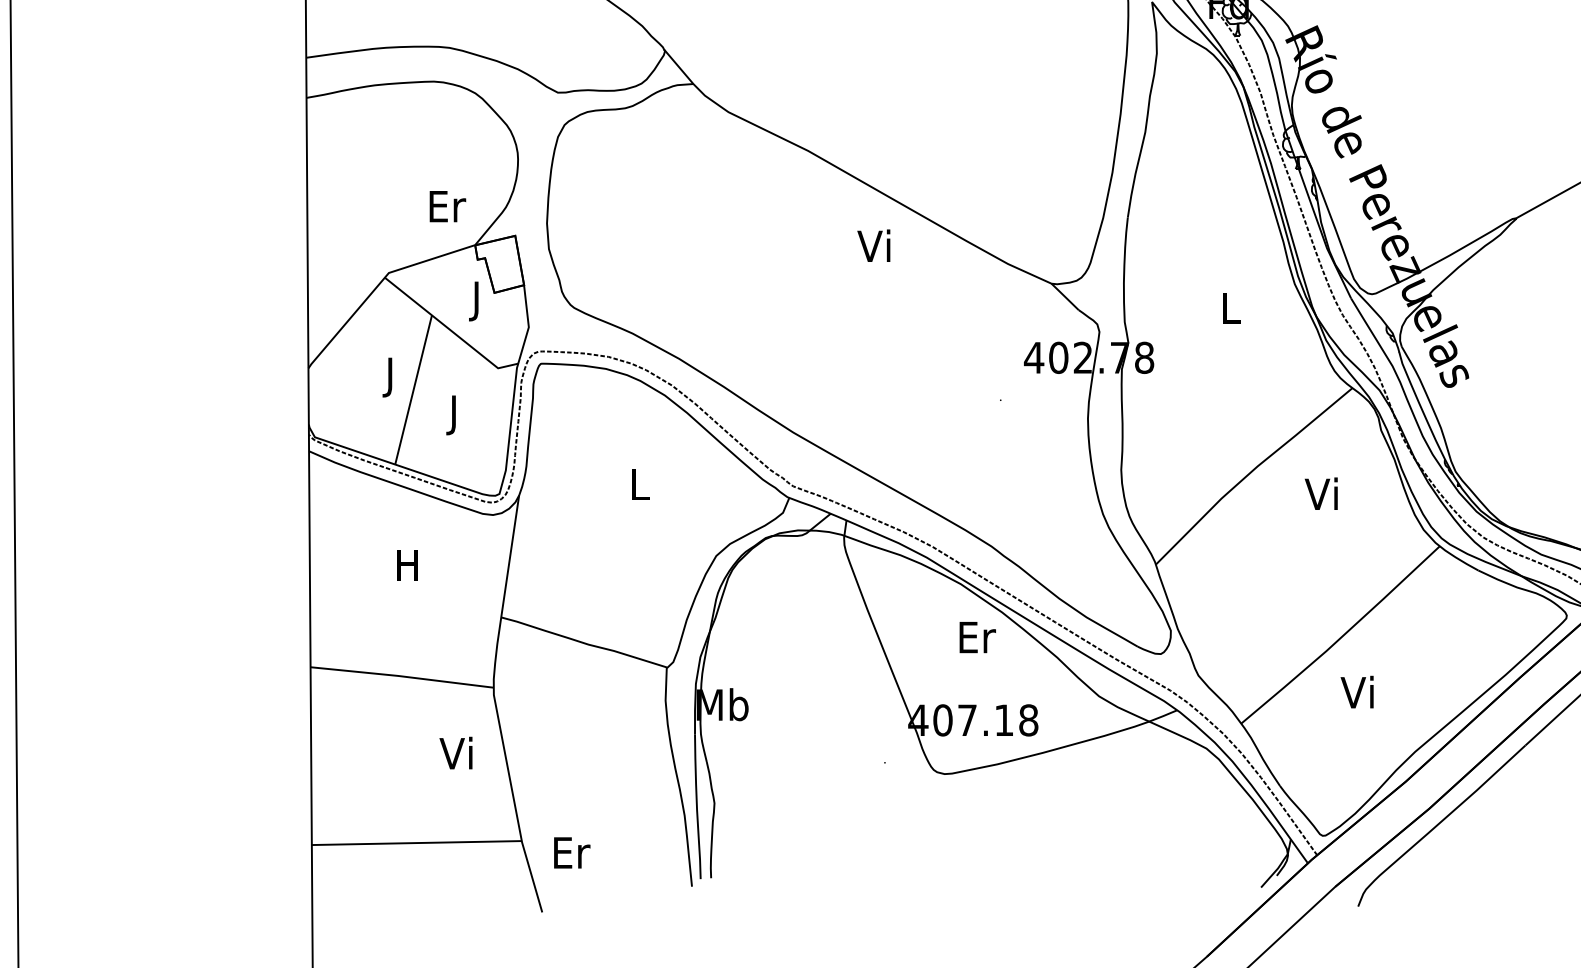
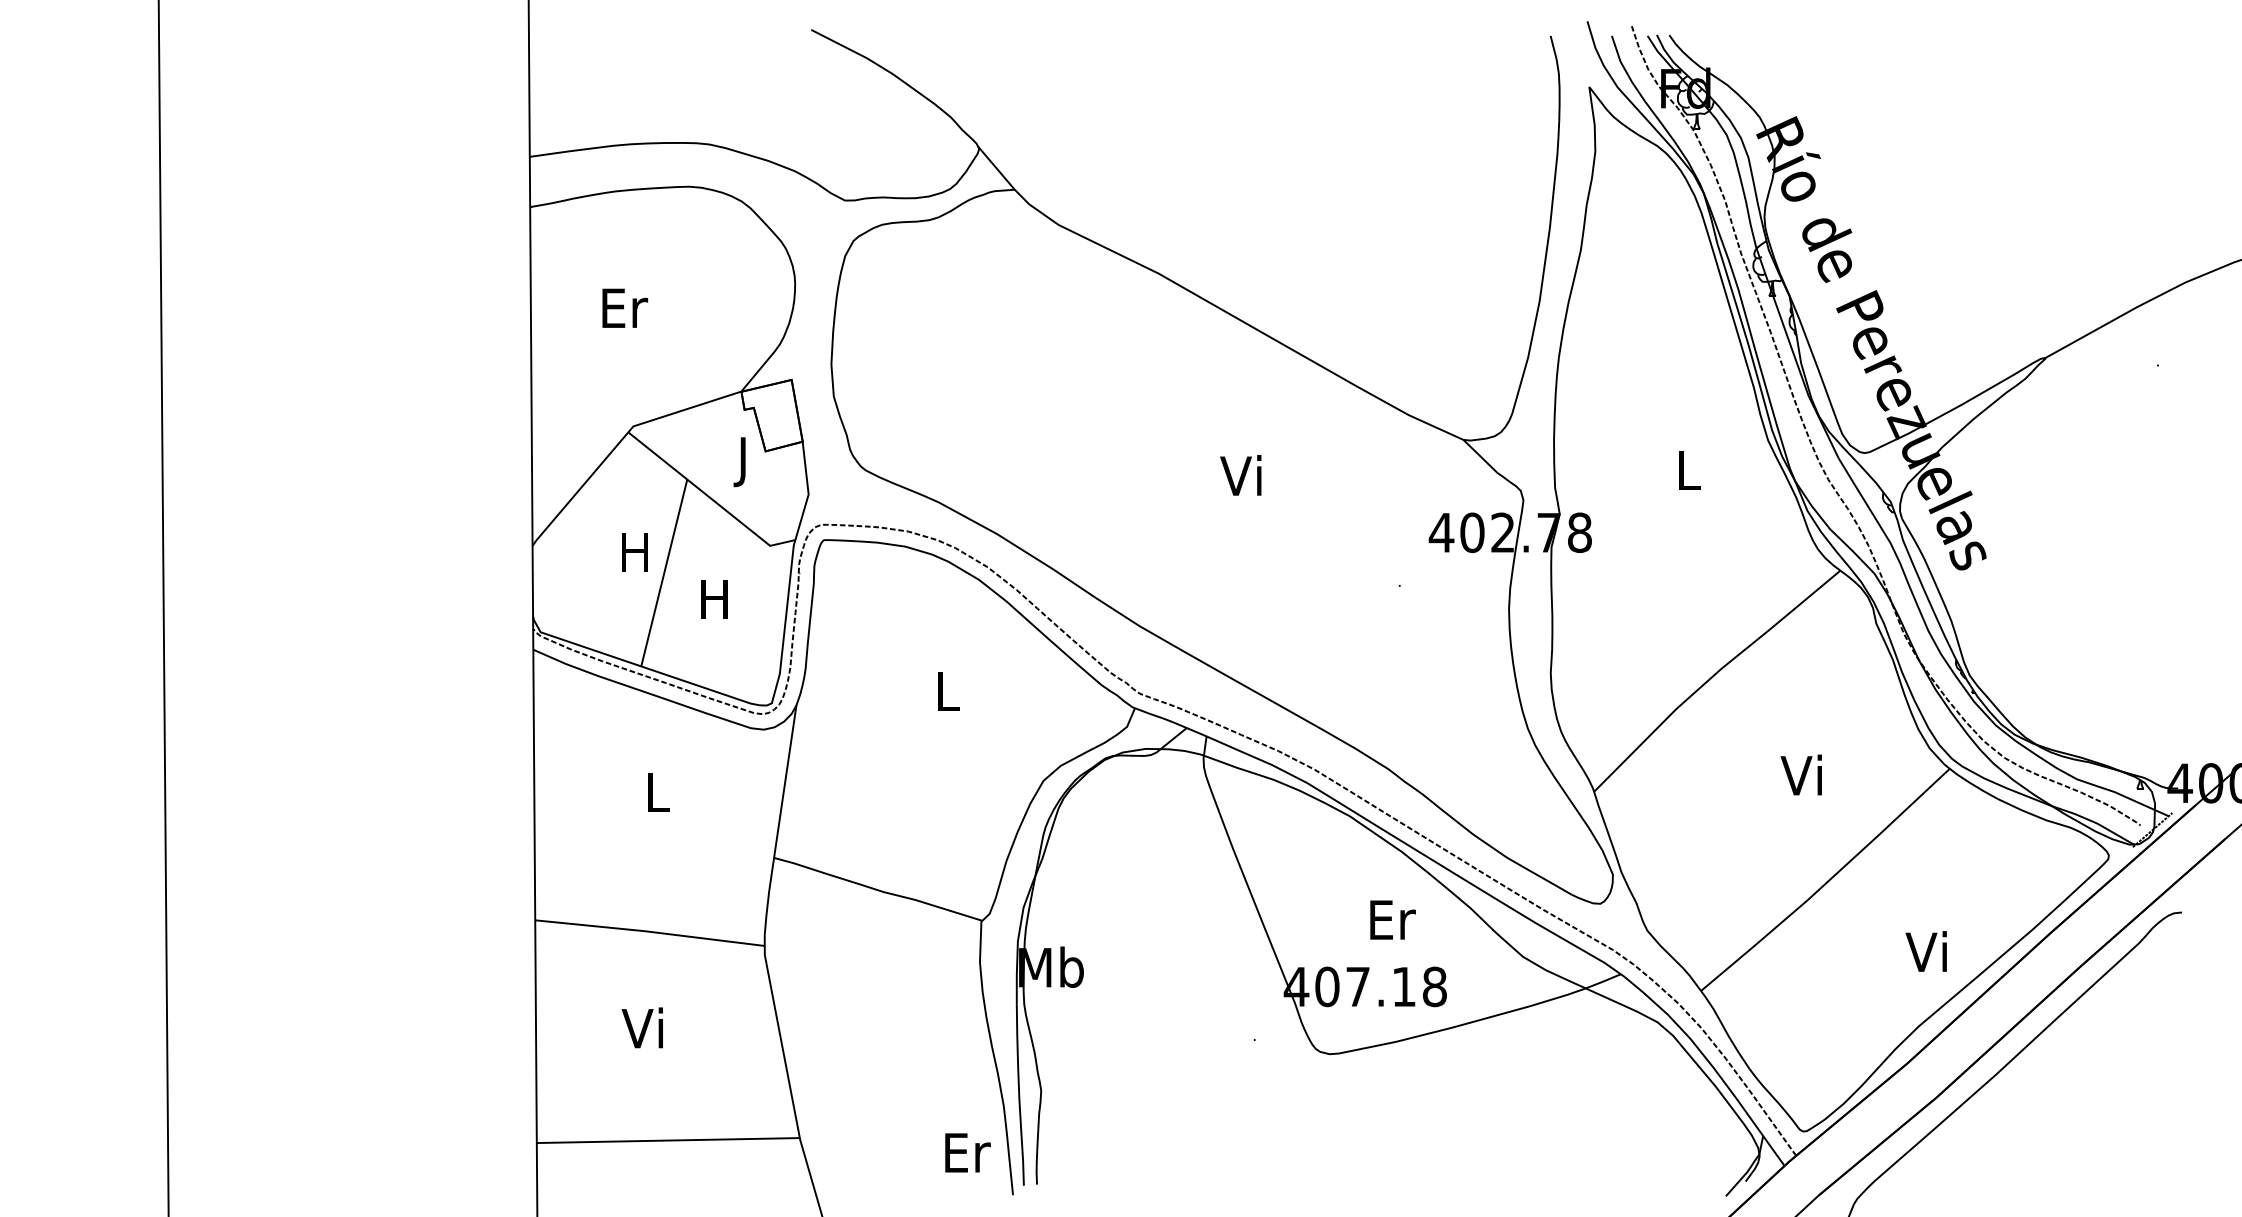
text: (448, 205) -> (625, 307), moved
text: (873, 245) -> (1240, 475), moved
text: (389, 377) -> (634, 557), J -> H
text: (453, 415) -> (714, 604), J -> H
text: (1320, 493) -> (1800, 774), moved
text: (407, 565) -> (656, 792), H -> L
text: (977, 637) -> (1392, 919), moved
text: (1356, 692) -> (1925, 951), moved
text: (455, 752) -> (641, 1027), moved
text: (571, 852) -> (967, 1152), moved

